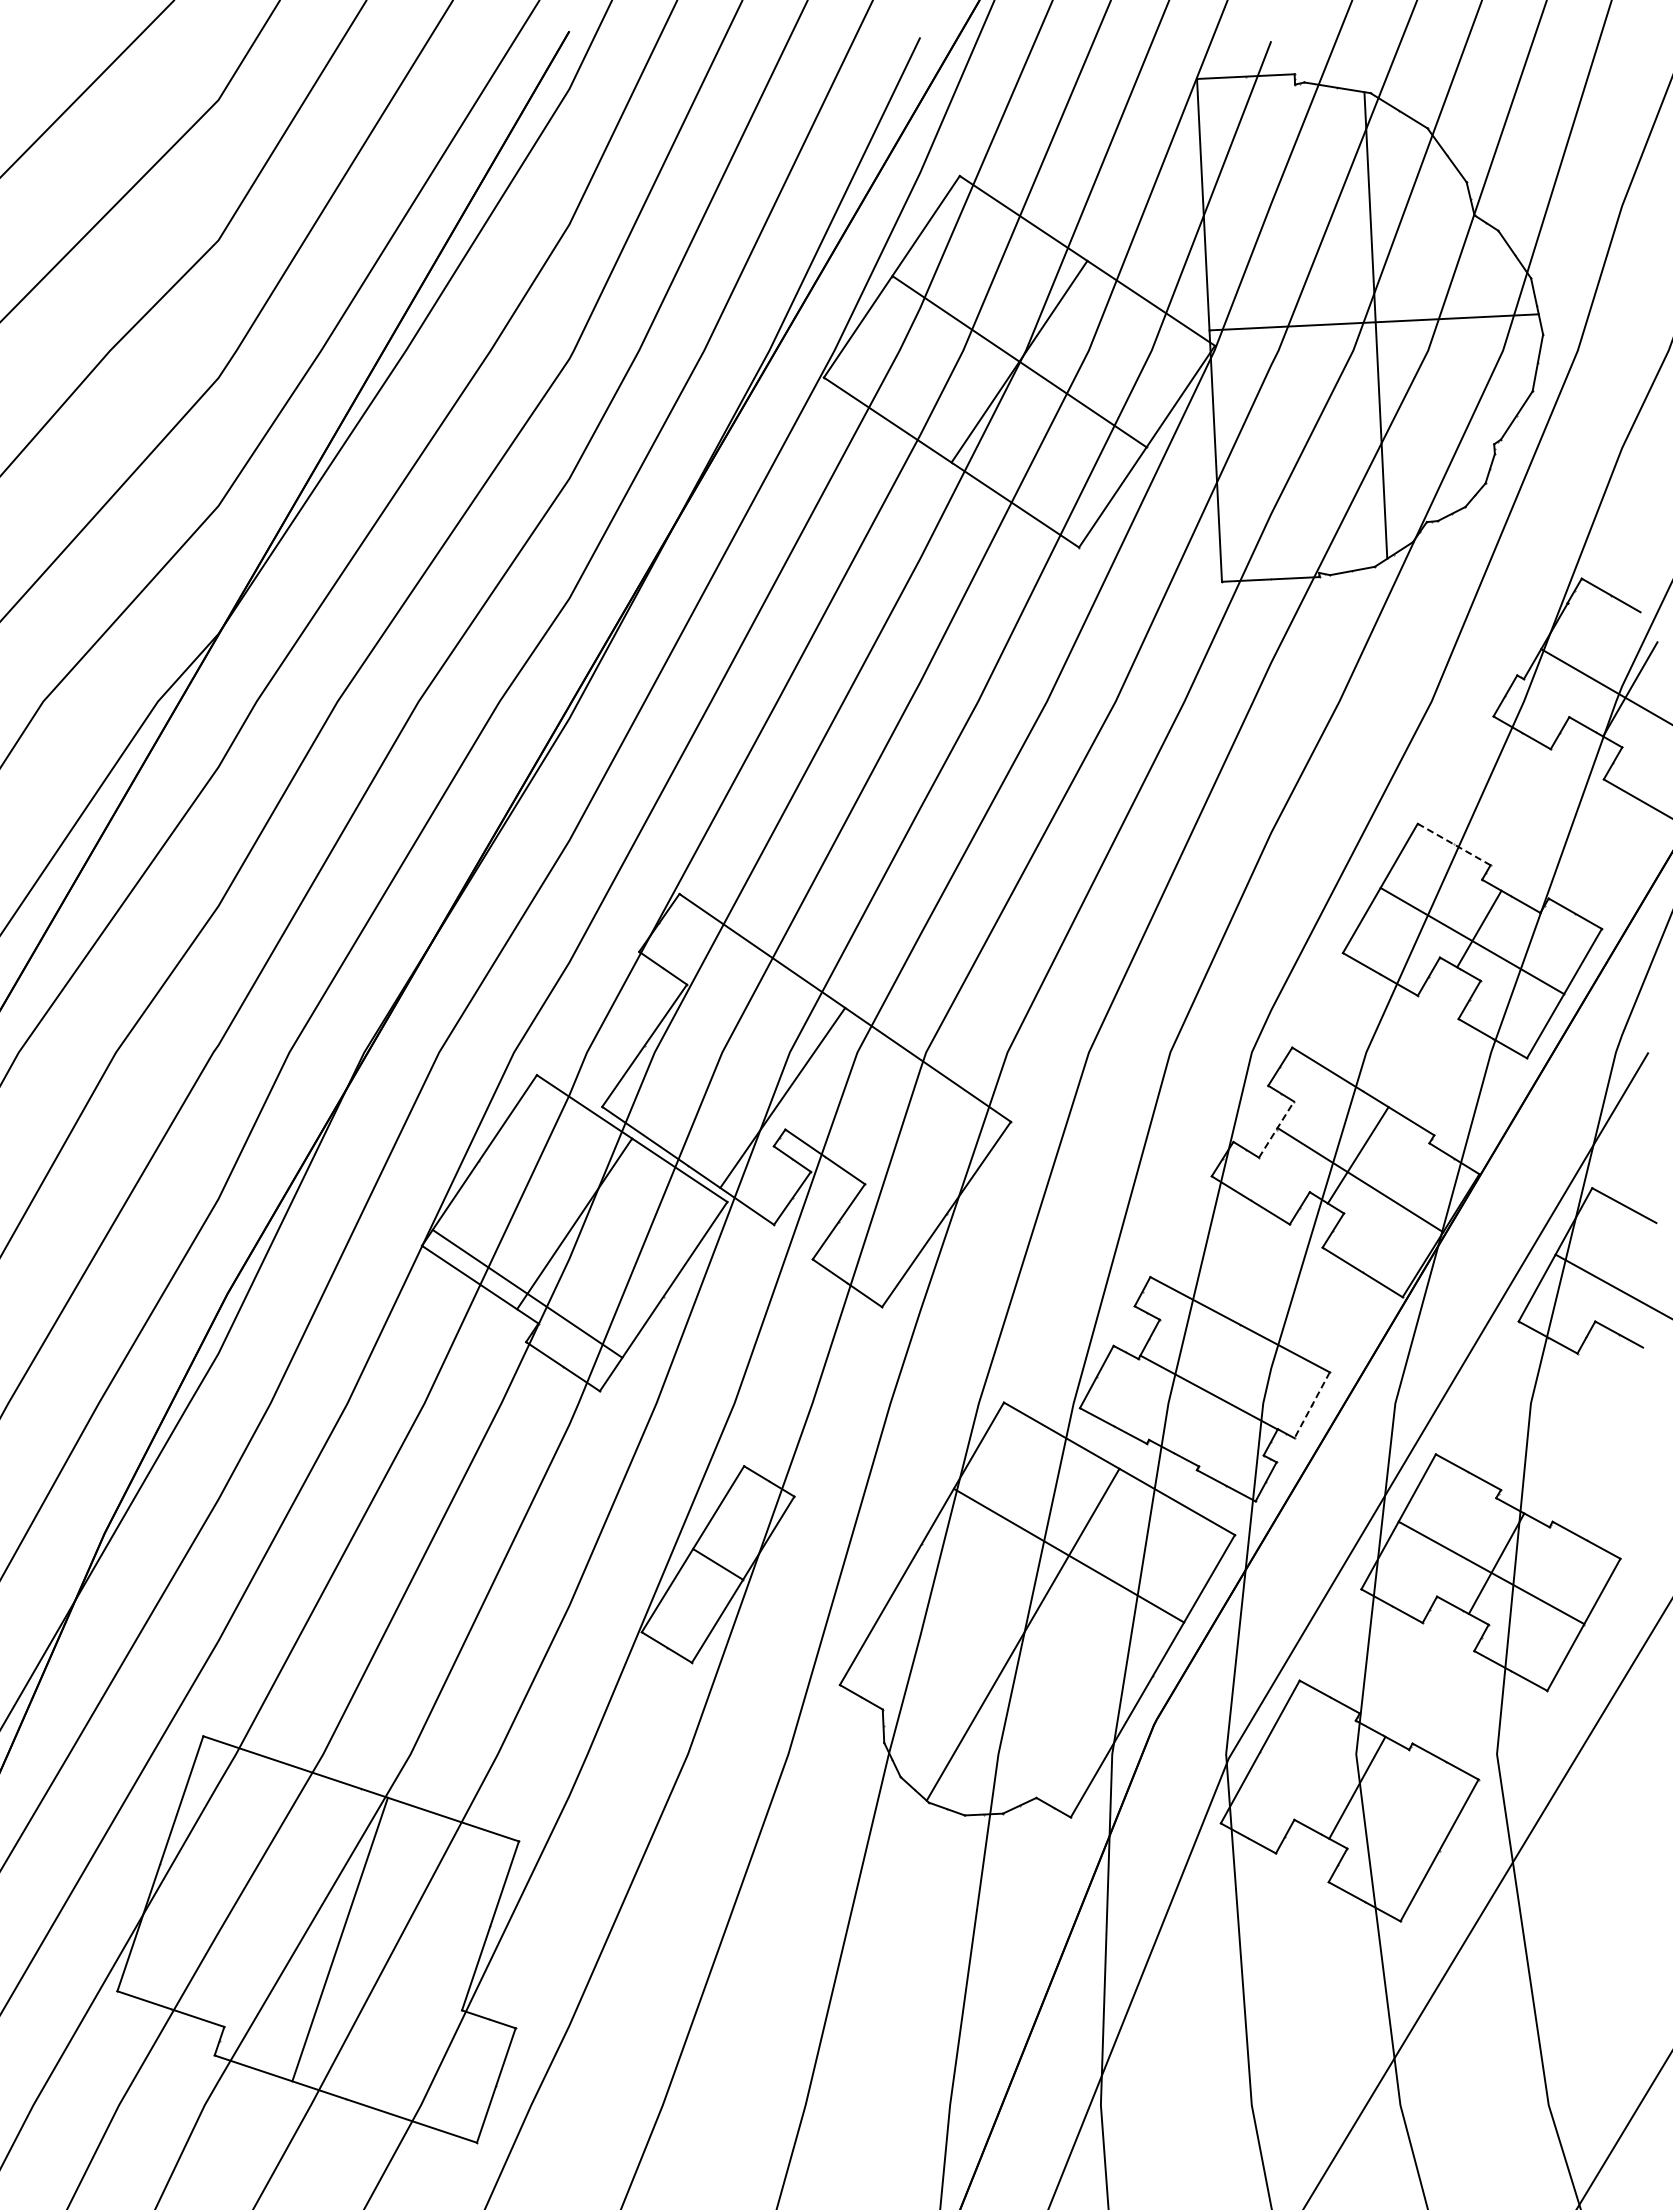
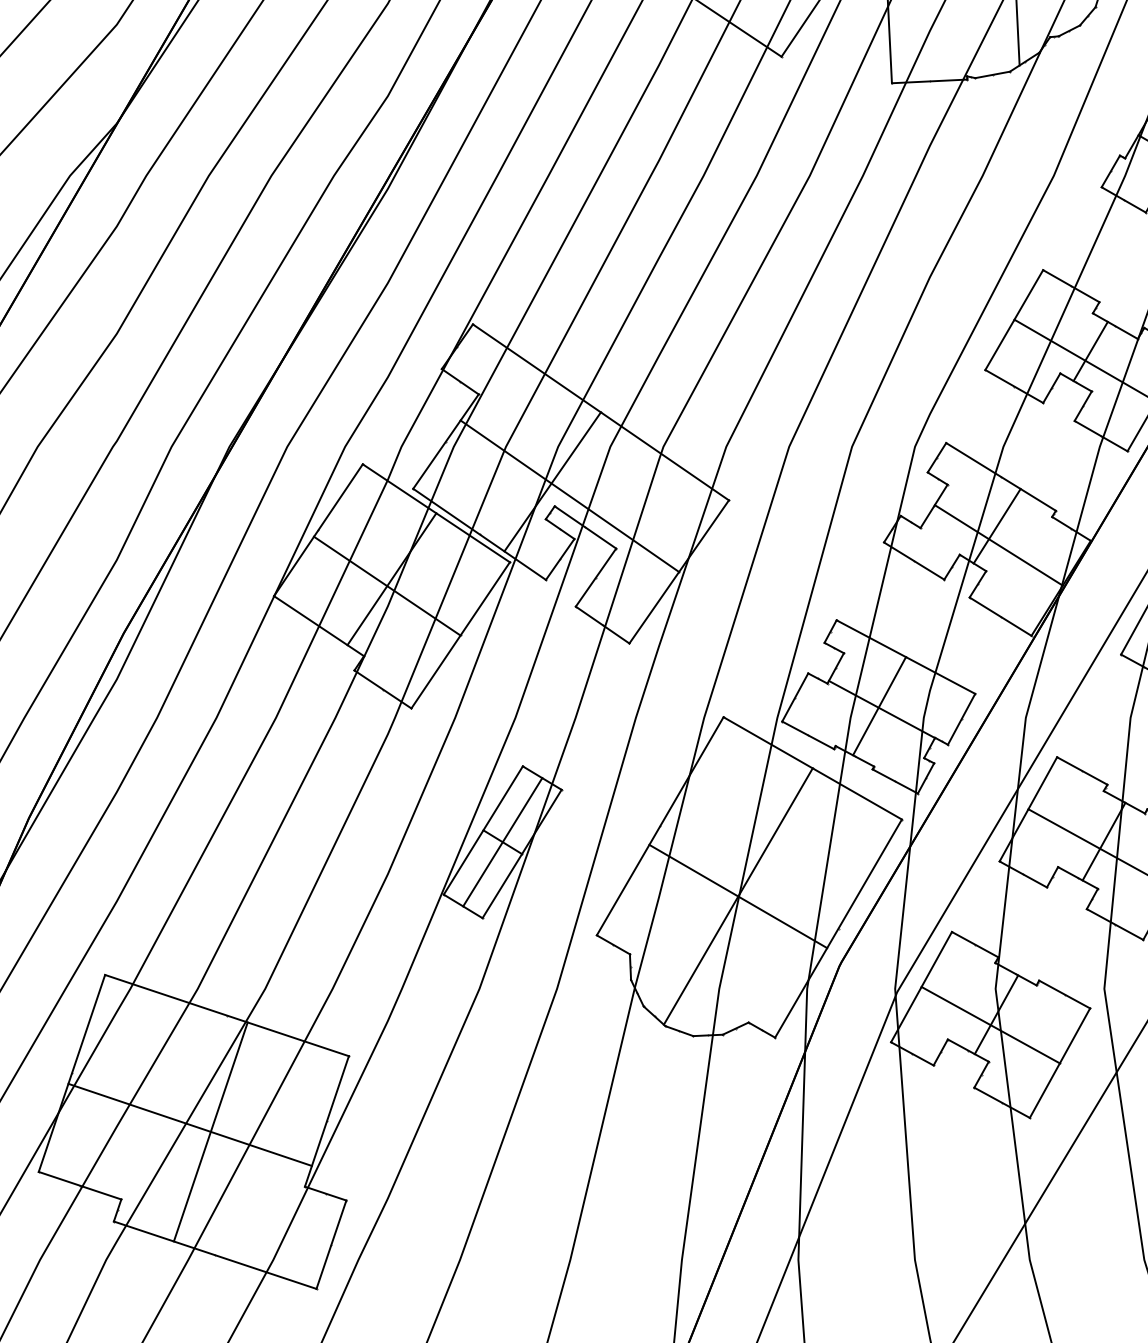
line: (1454, 844) -> (1071, 286), dashed -> solid
line: (804, 1116) -> (569, 496), added
line: (1276, 1129) -> (934, 506), dashed -> solid
line: (527, 1293) -> (387, 585), moved
line: (1205, 1387) -> (879, 705), added
line: (1311, 1405) -> (961, 719), dashed -> solid
line: (1068, 1555) -> (737, 896), moved
line: (717, 1564) -> (502, 842), added
line: (1349, 1800) -> (990, 1024), added
line: (313, 1930) -> (190, 1124), added

